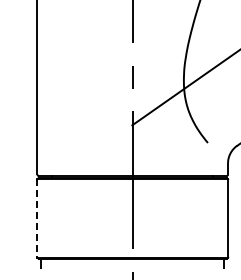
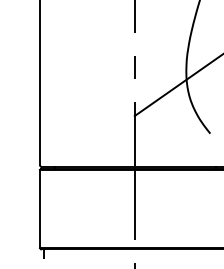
line: (37, 218) -> (40, 209), dashed -> solid

